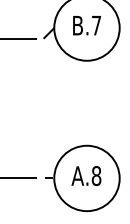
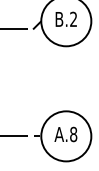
text: (96, 25) -> (73, 19), B.7 -> B.2

